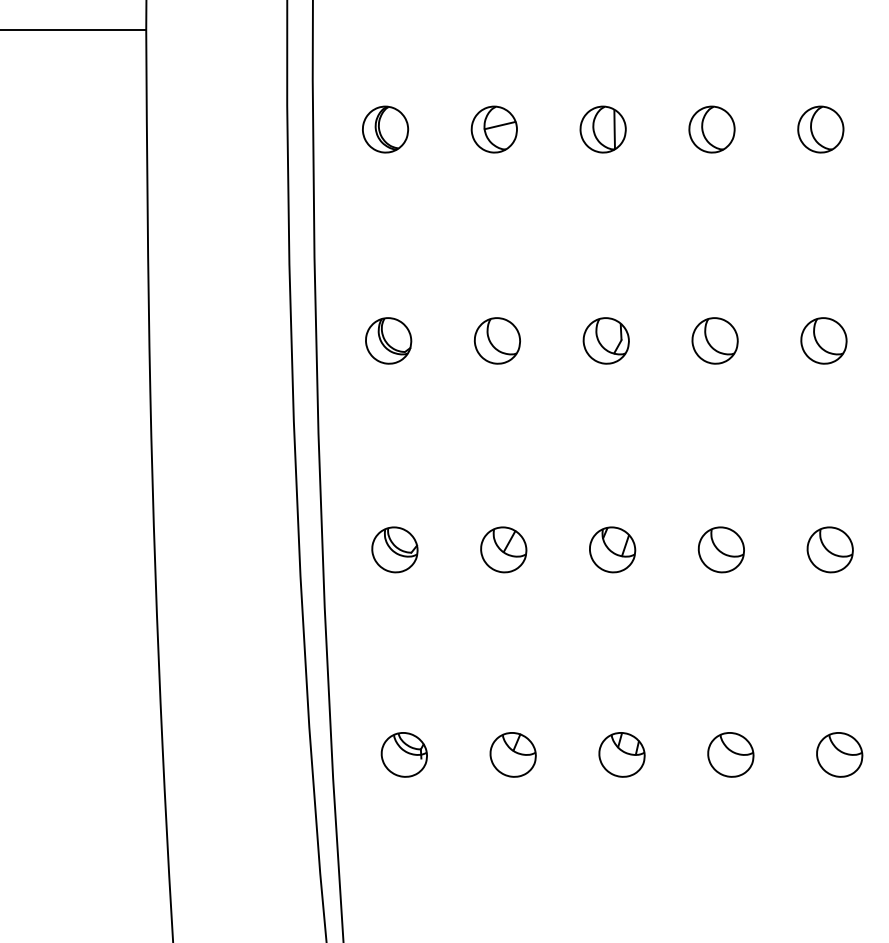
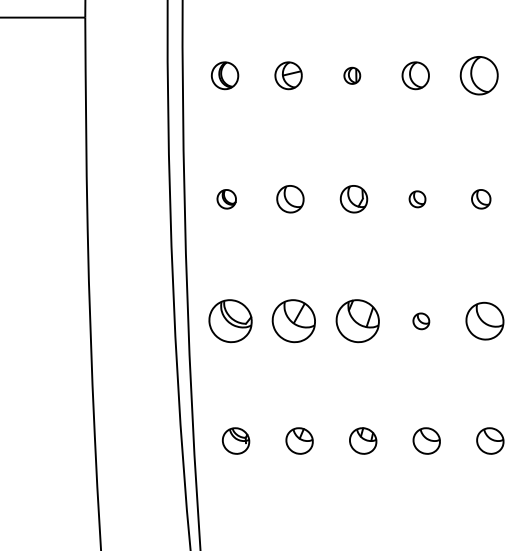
part: (603, 129) -> (352, 75), size x0.6
part: (821, 129) -> (479, 75), size x1.4
part: (388, 341) -> (226, 199), size x0.7
part: (714, 341) -> (417, 199), size x0.6
part: (824, 341) -> (481, 199), size x0.7
part: (394, 550) -> (230, 321), size x1.6
part: (504, 550) -> (294, 321), size x1.6
part: (612, 550) -> (357, 321), size x1.6
part: (721, 550) -> (421, 321), size x0.6
part: (829, 550) -> (484, 321), size x1.4

